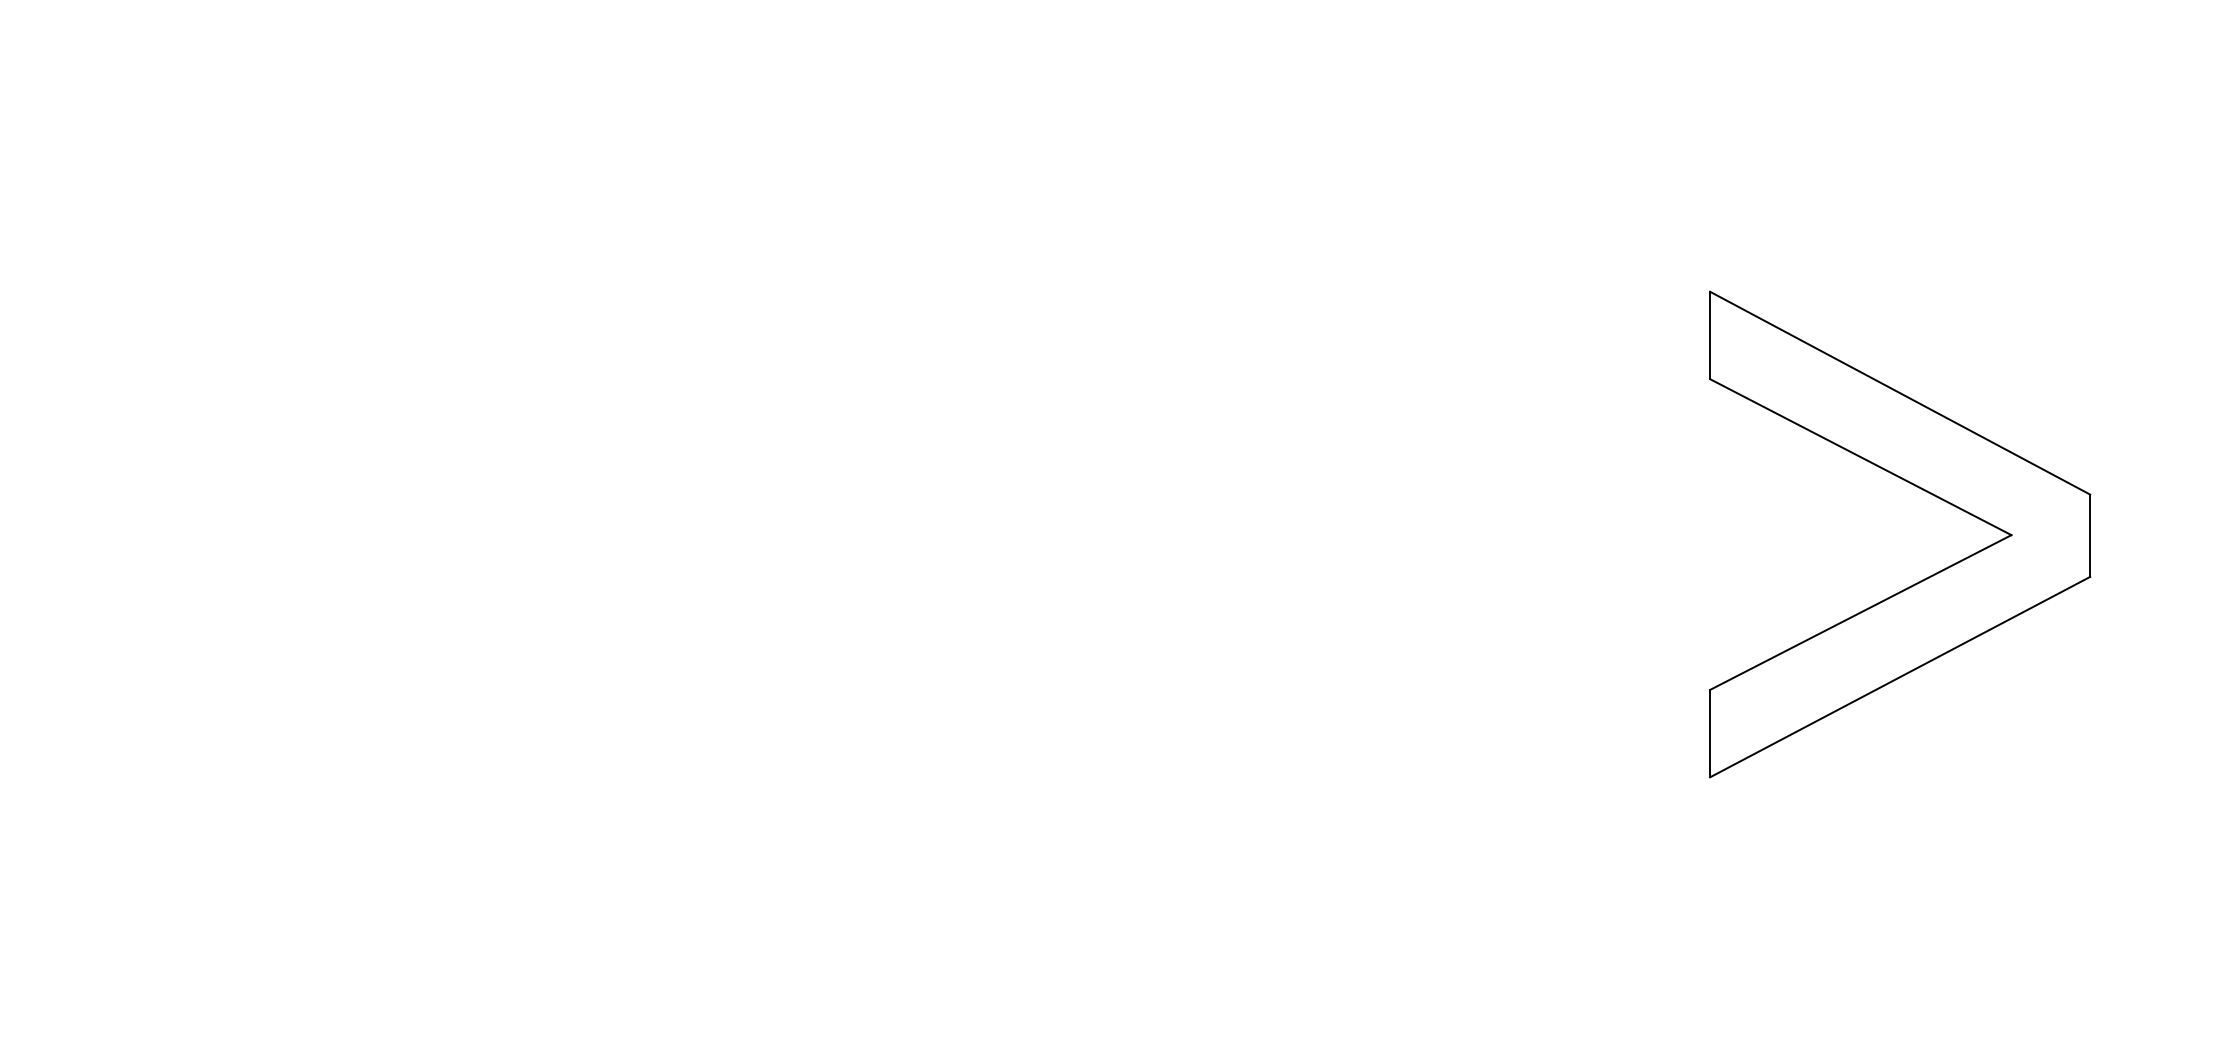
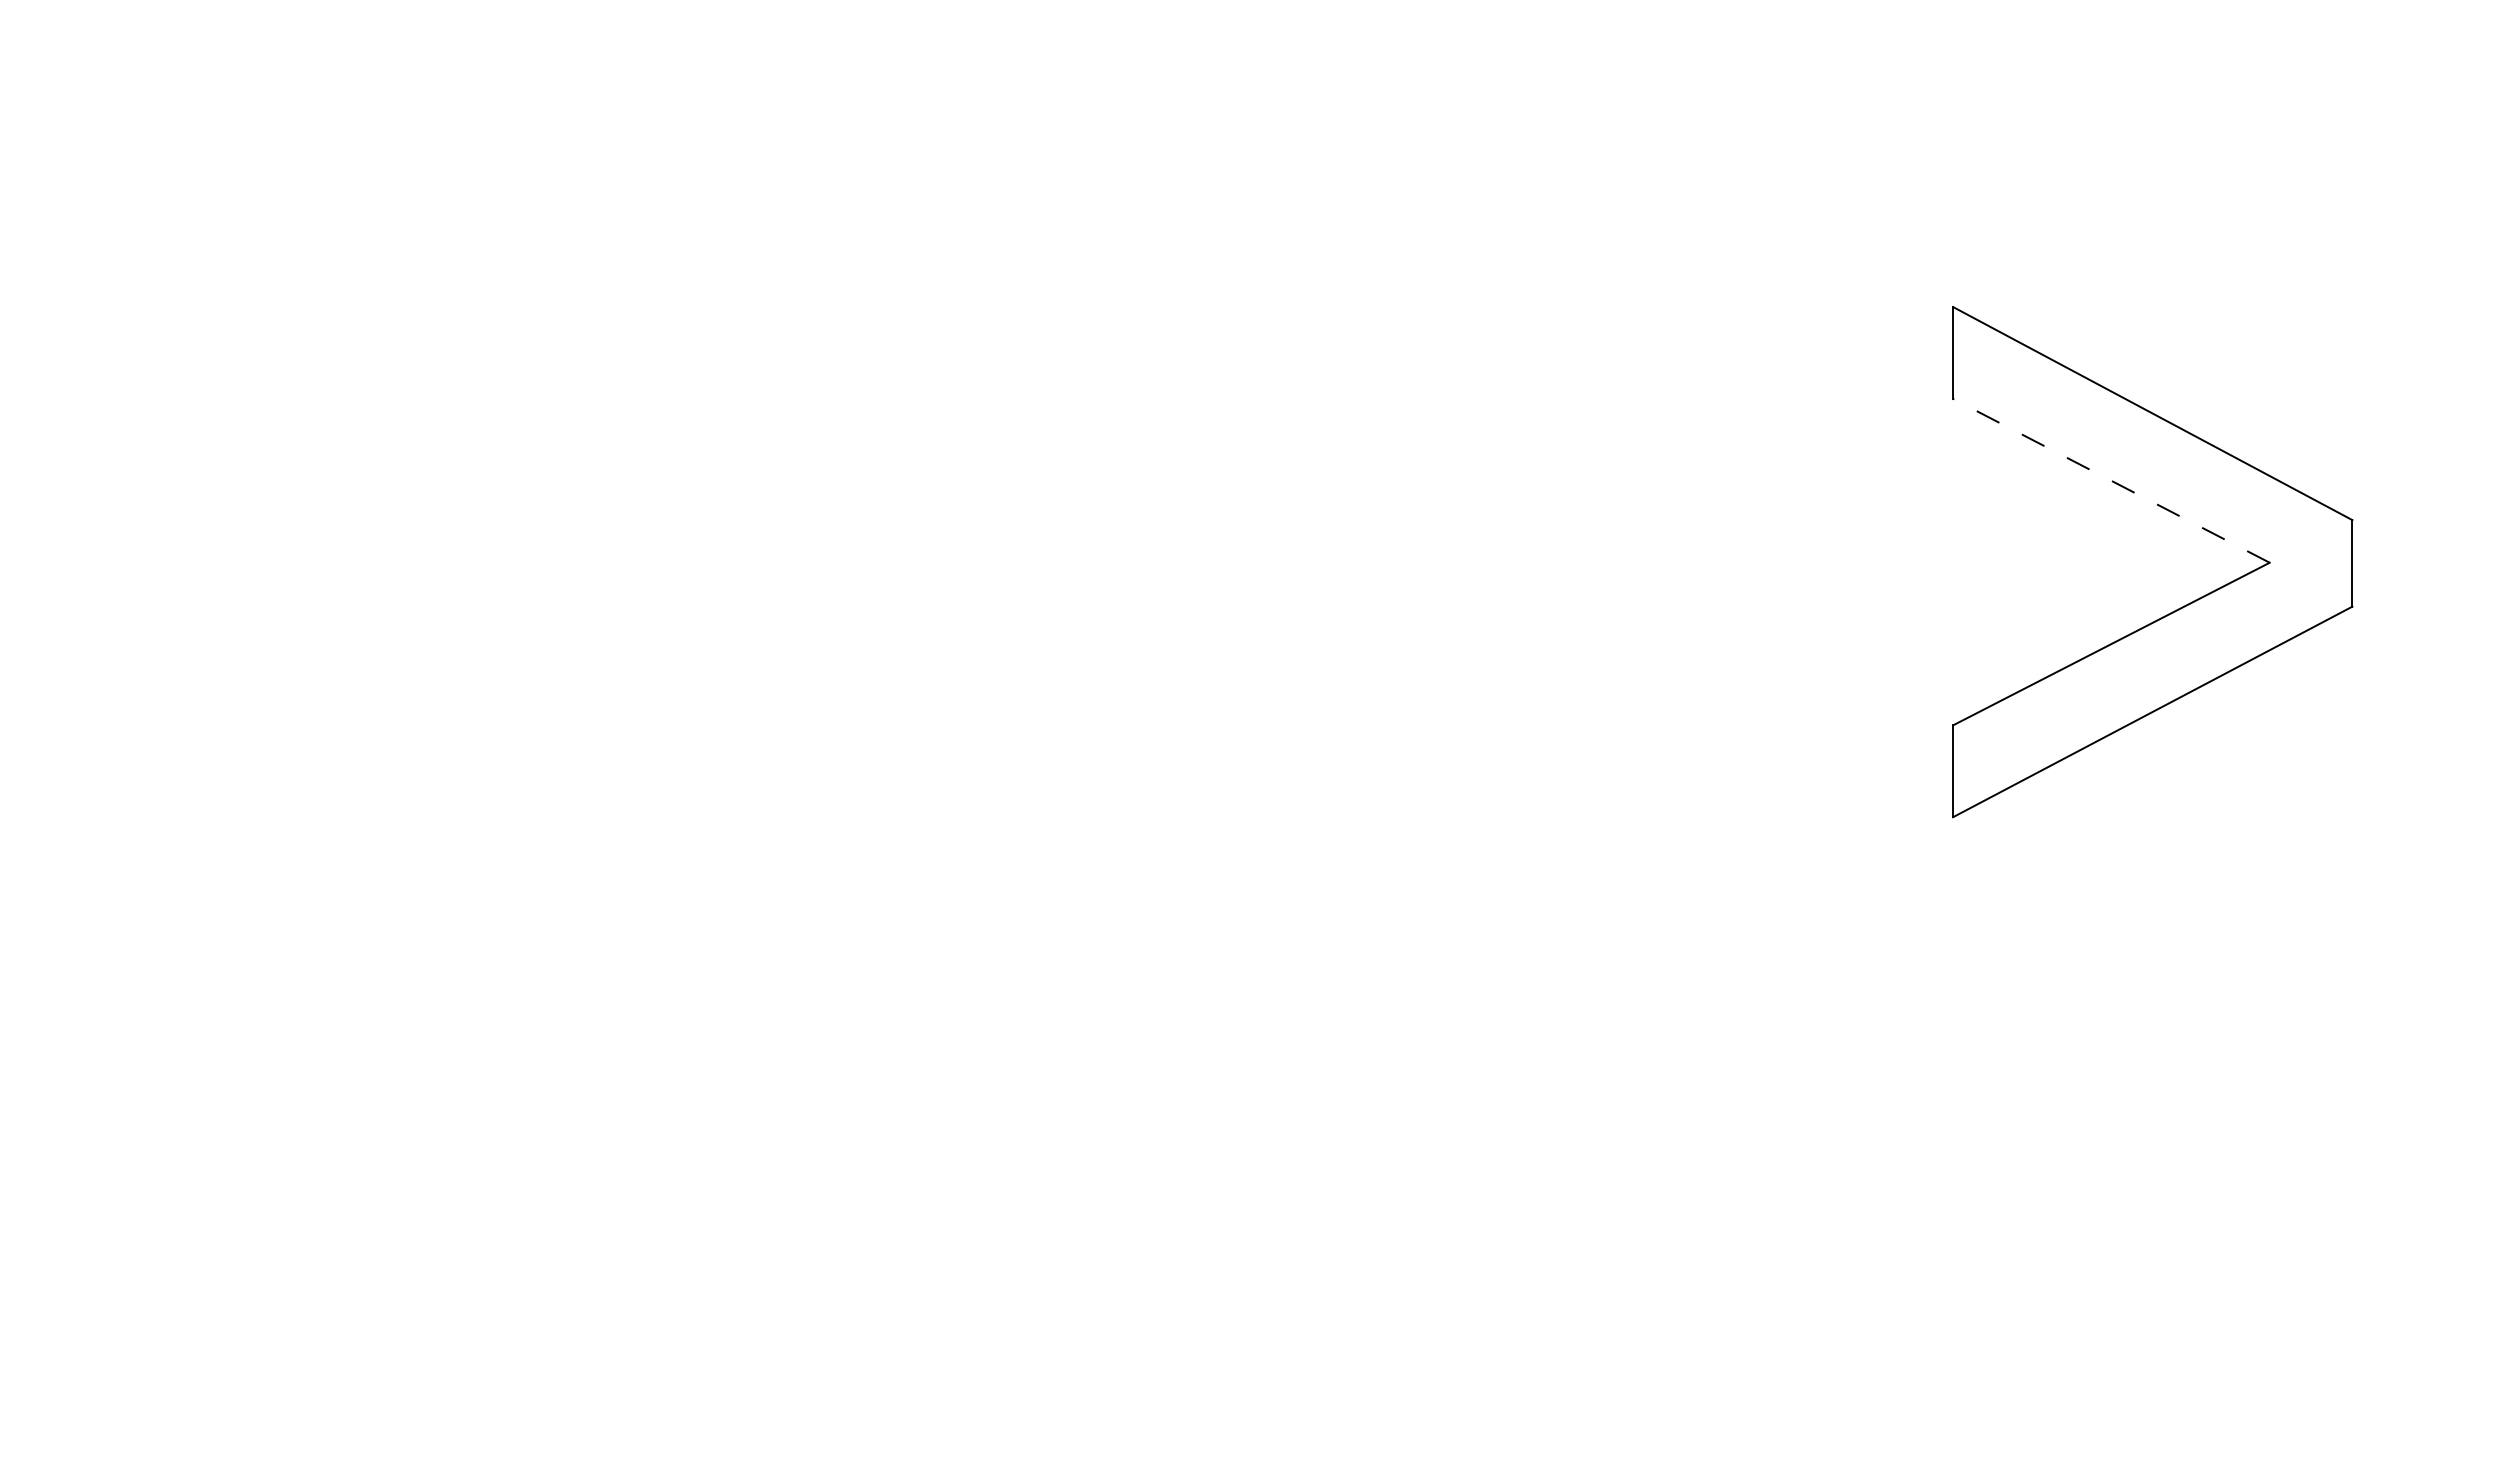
line: (1859, 456) -> (2110, 480), solid -> dashed

